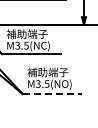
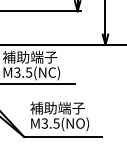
line: (52, 94) -> (63, 137), dashed -> solid

